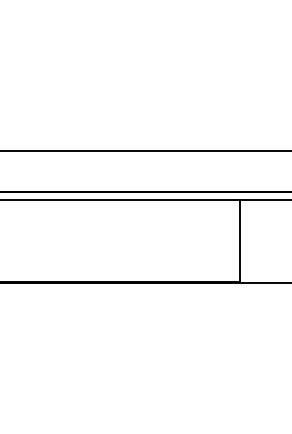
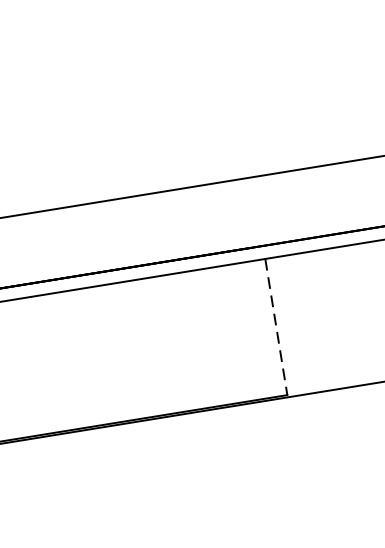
line: (239, 241) -> (276, 328), solid -> dashed

